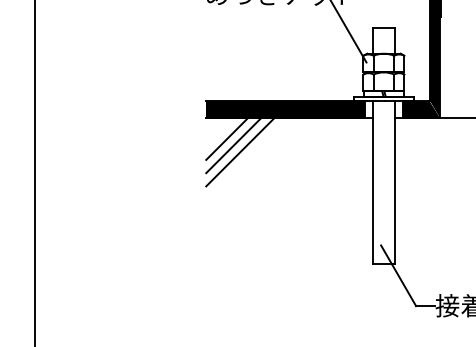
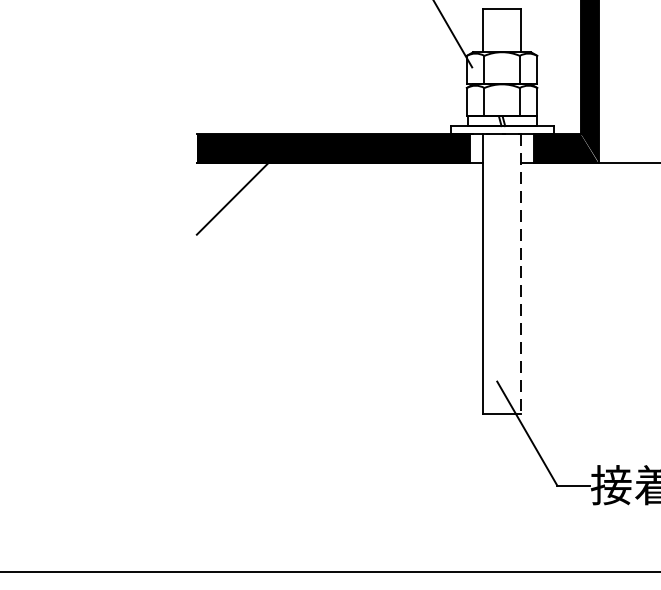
line: (233, 145) -> (243, 209), removed
line: (240, 152) -> (255, 221), removed
line: (395, 183) -> (521, 275), solid -> dashed

